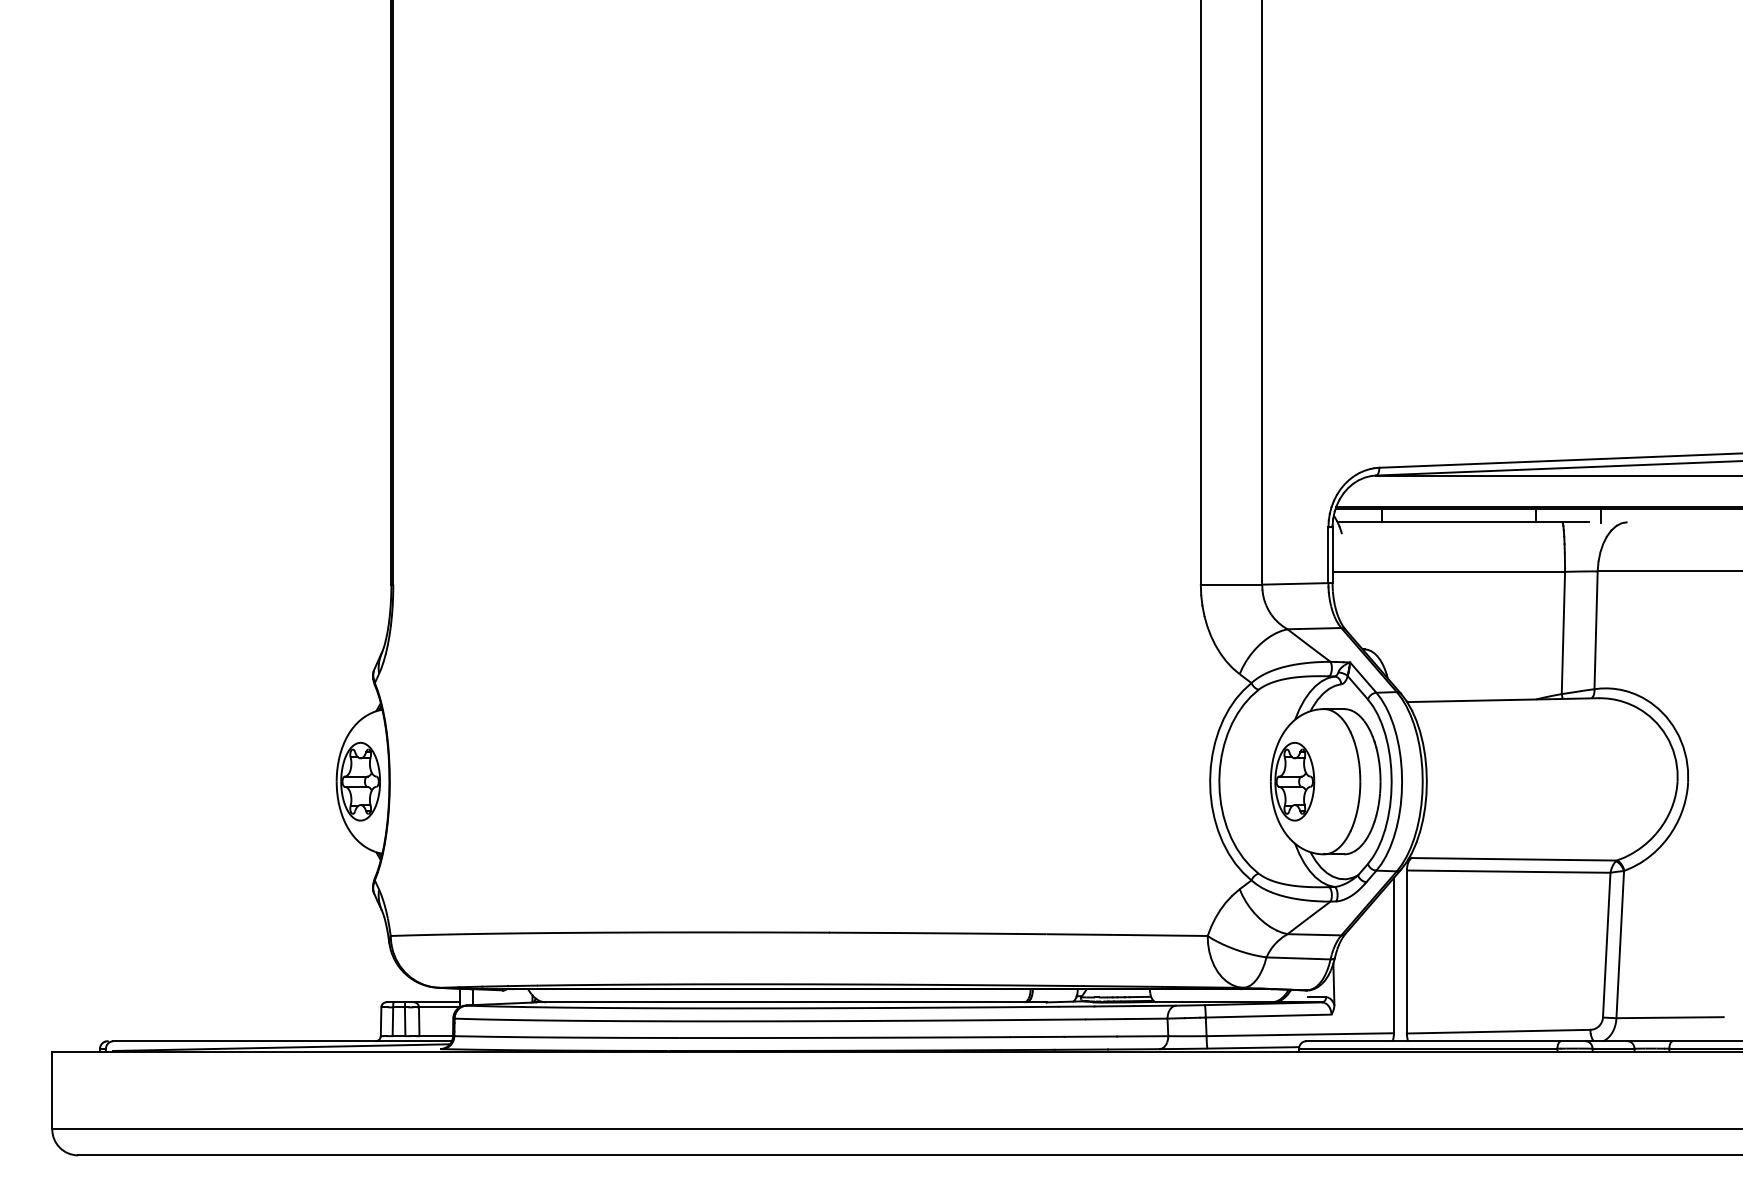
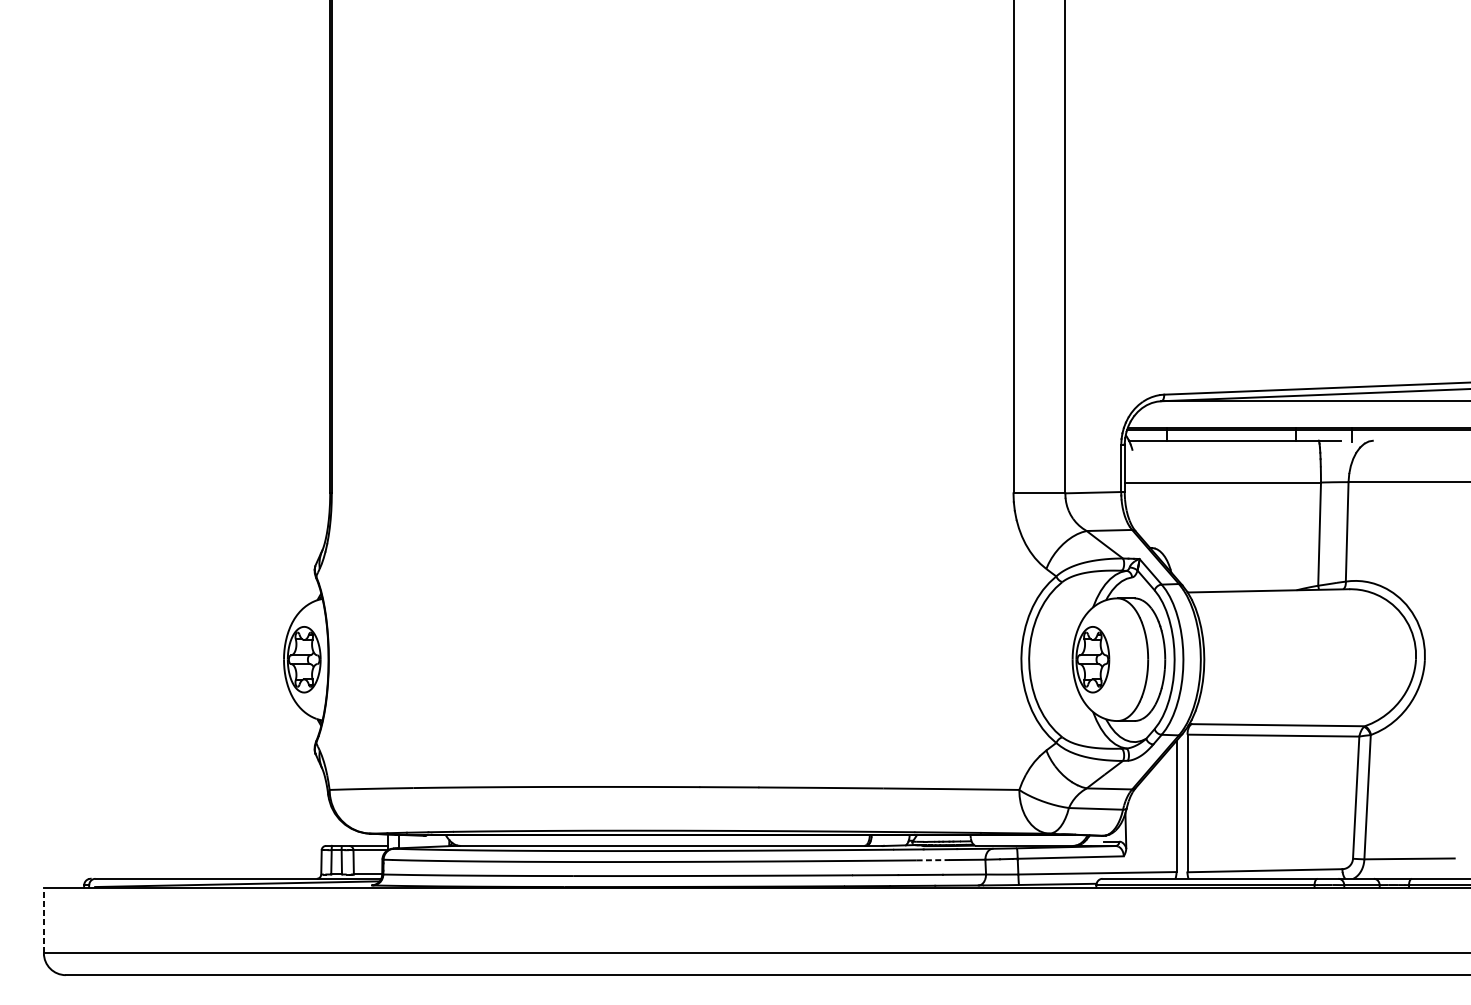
line: (1105, 1019) -> (933, 860), solid -> dashed
line: (52, 1090) -> (44, 920), solid -> dashed

